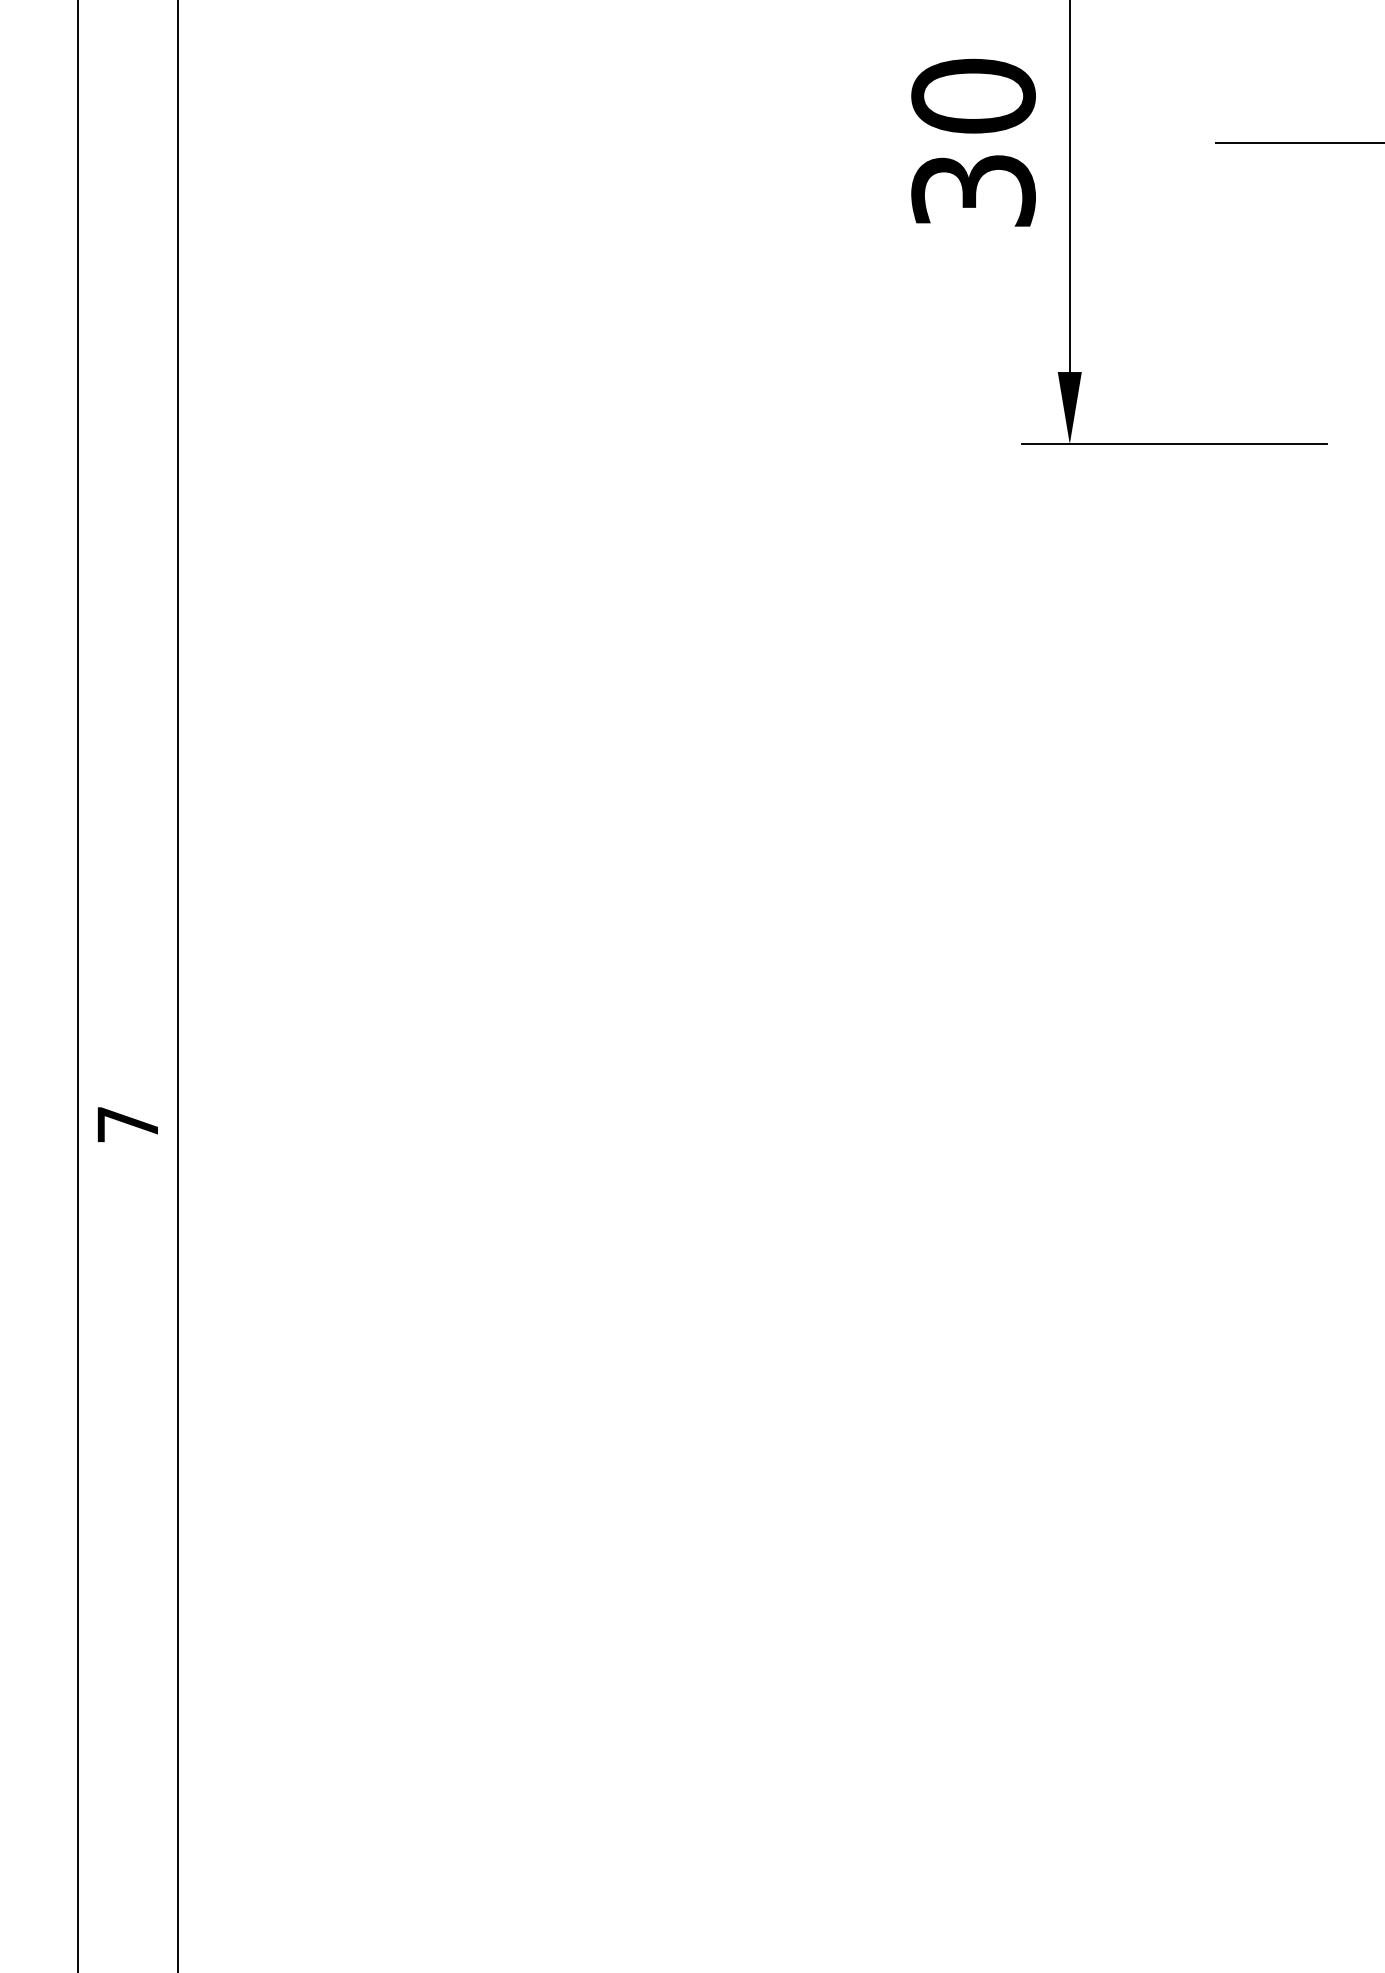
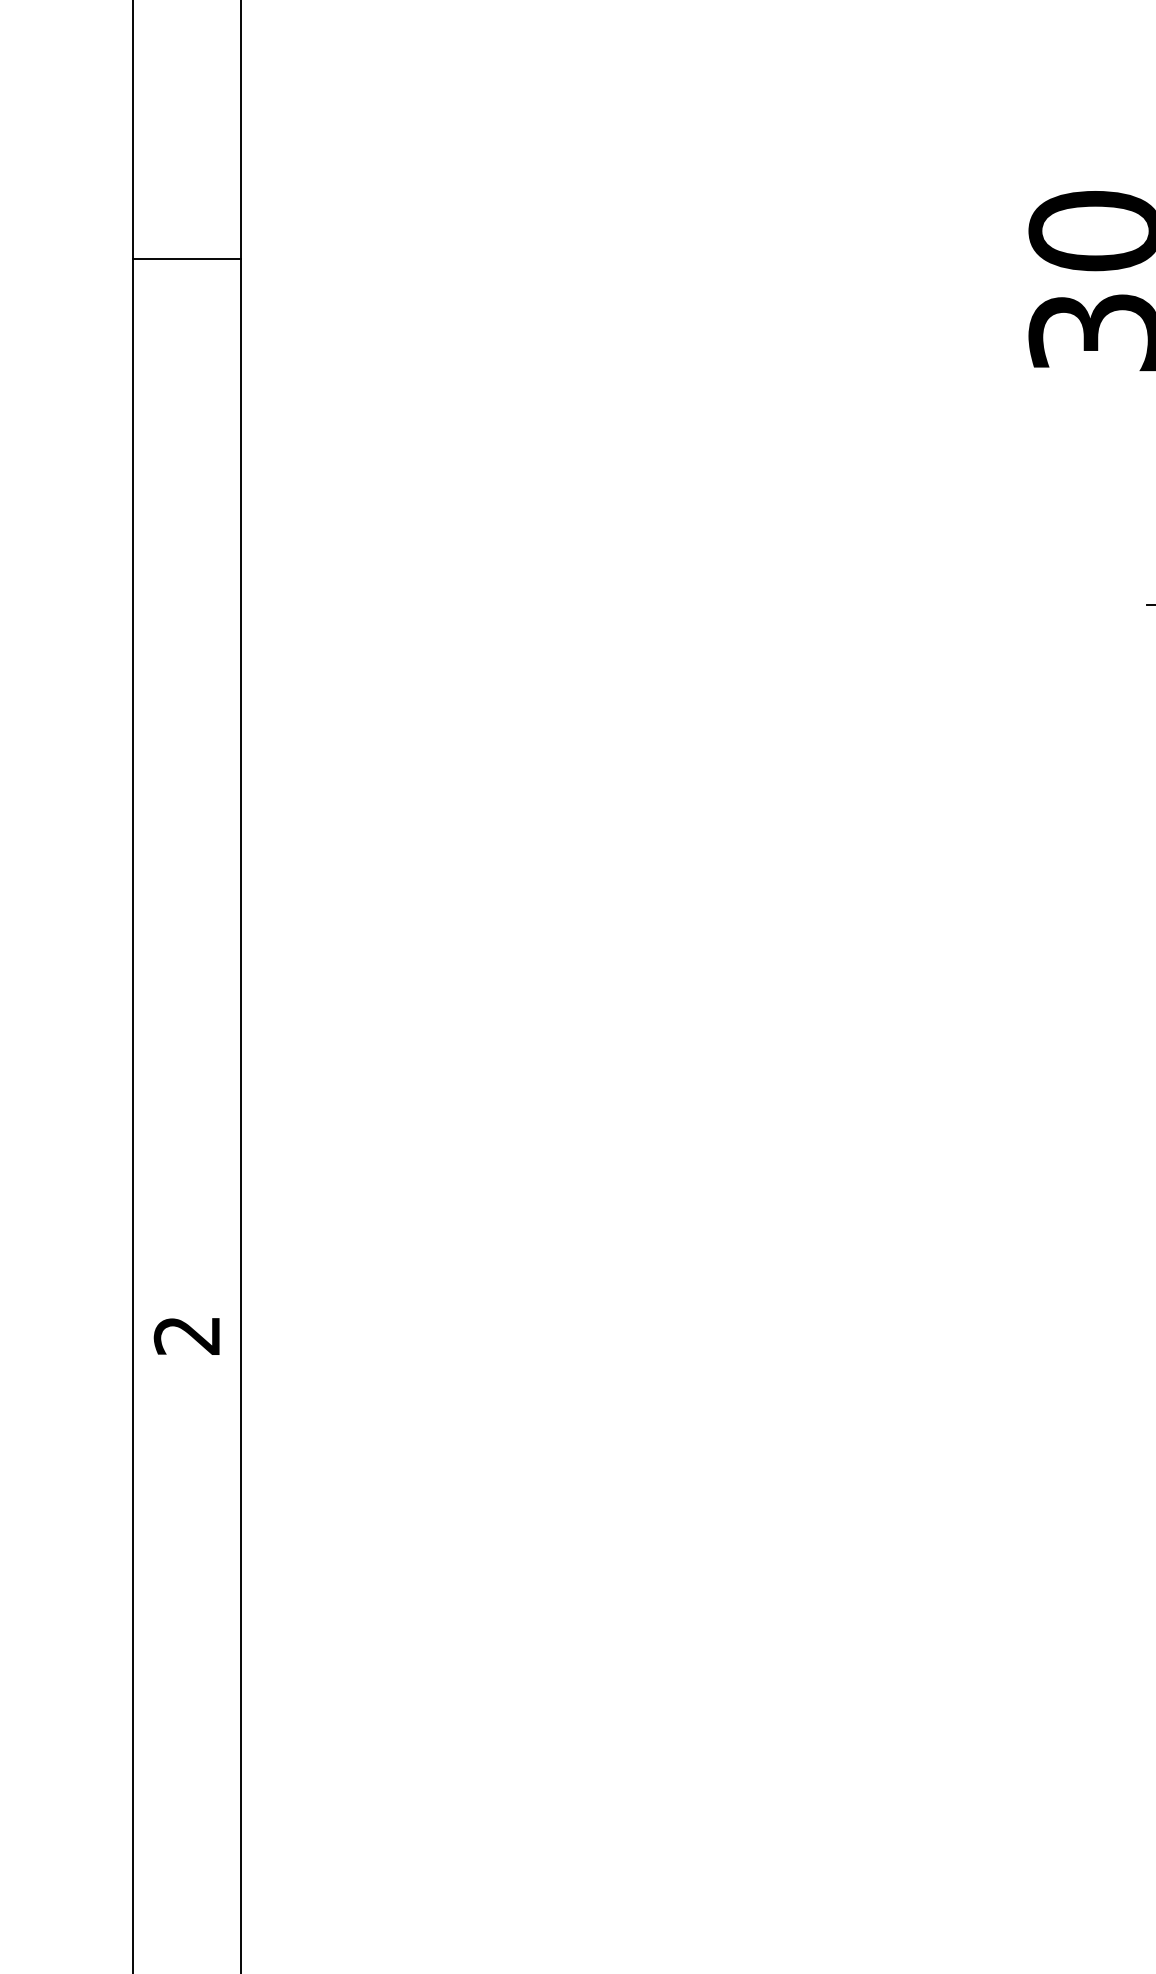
line: (127, 121) -> (186, 258), added
text: (126, 1124) -> (185, 1335), 7 -> 2

